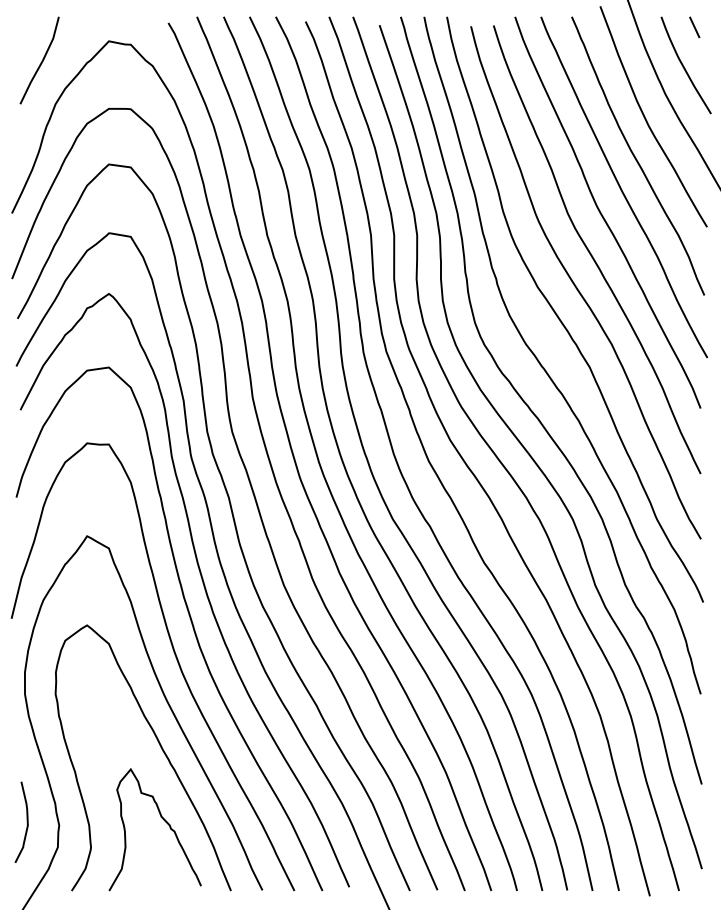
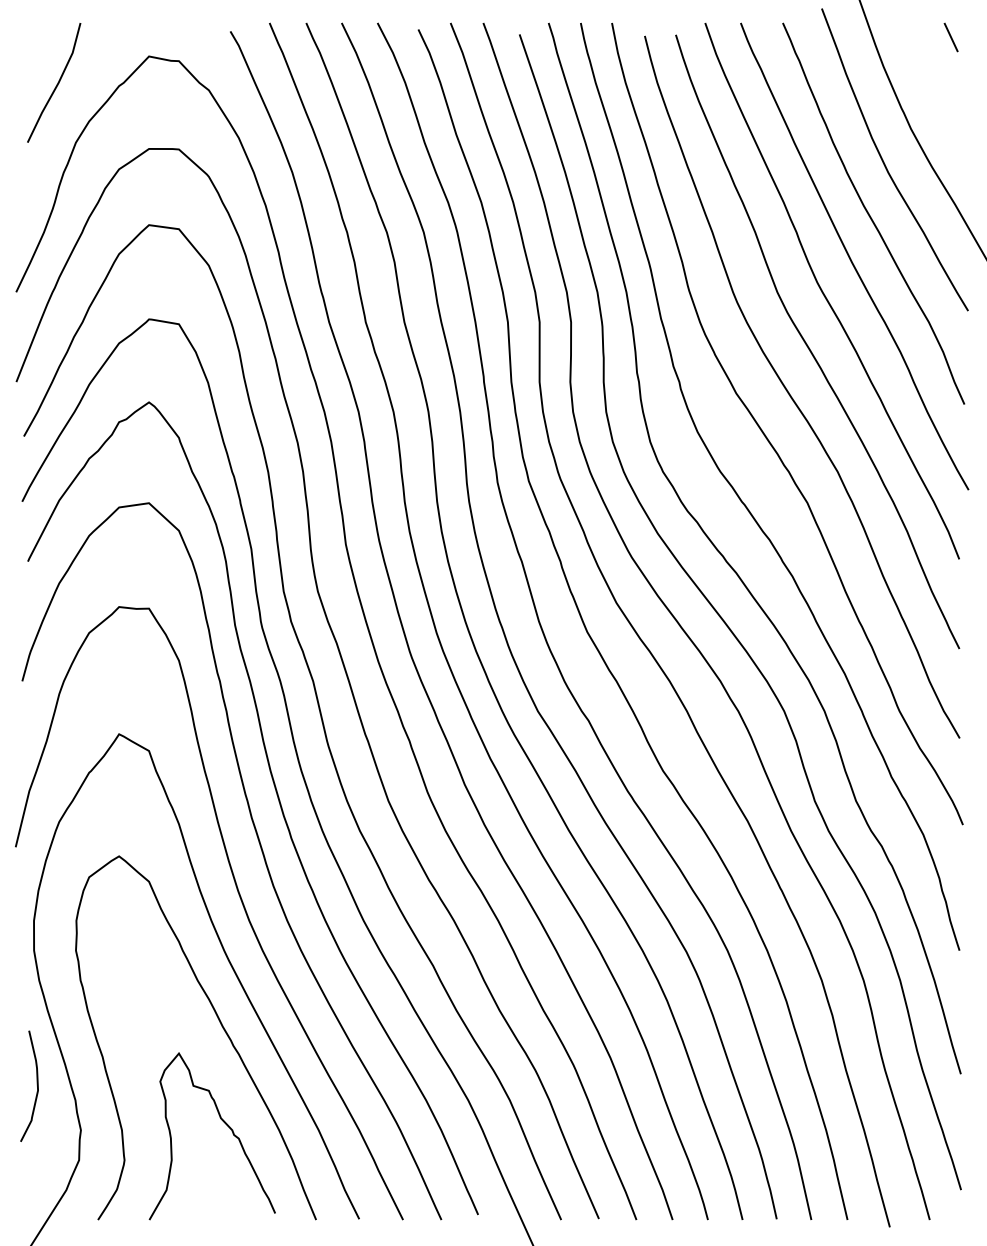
curve: (684, 66) -> (937, 90), removed
curve: (26, 821) -> (36, 1085), moved

